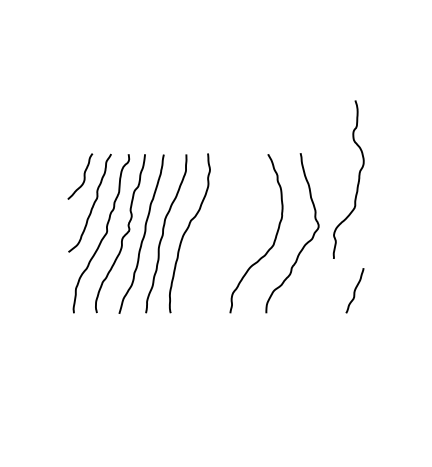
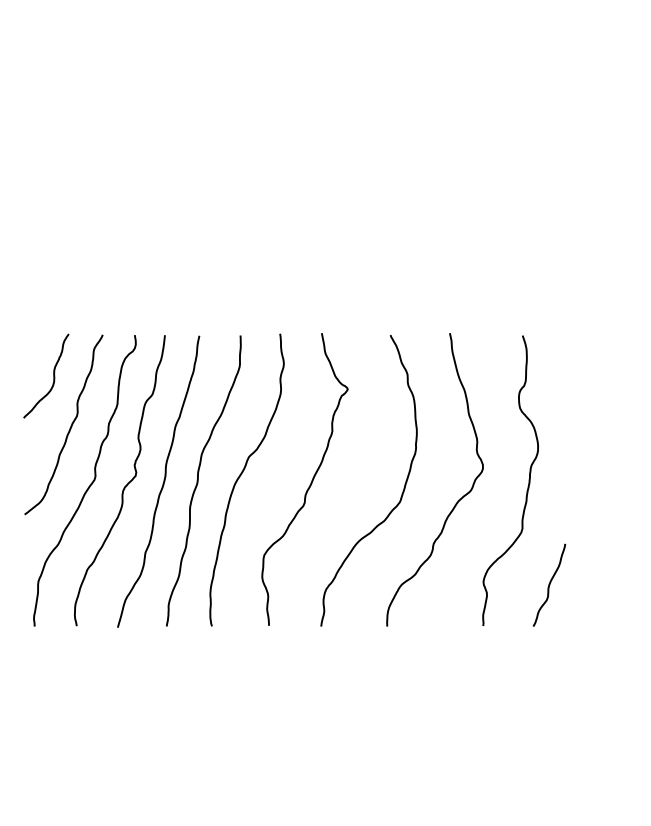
curve: (357, 182) -> (526, 485), moved
curve: (224, 233) -> (310, 480), added

